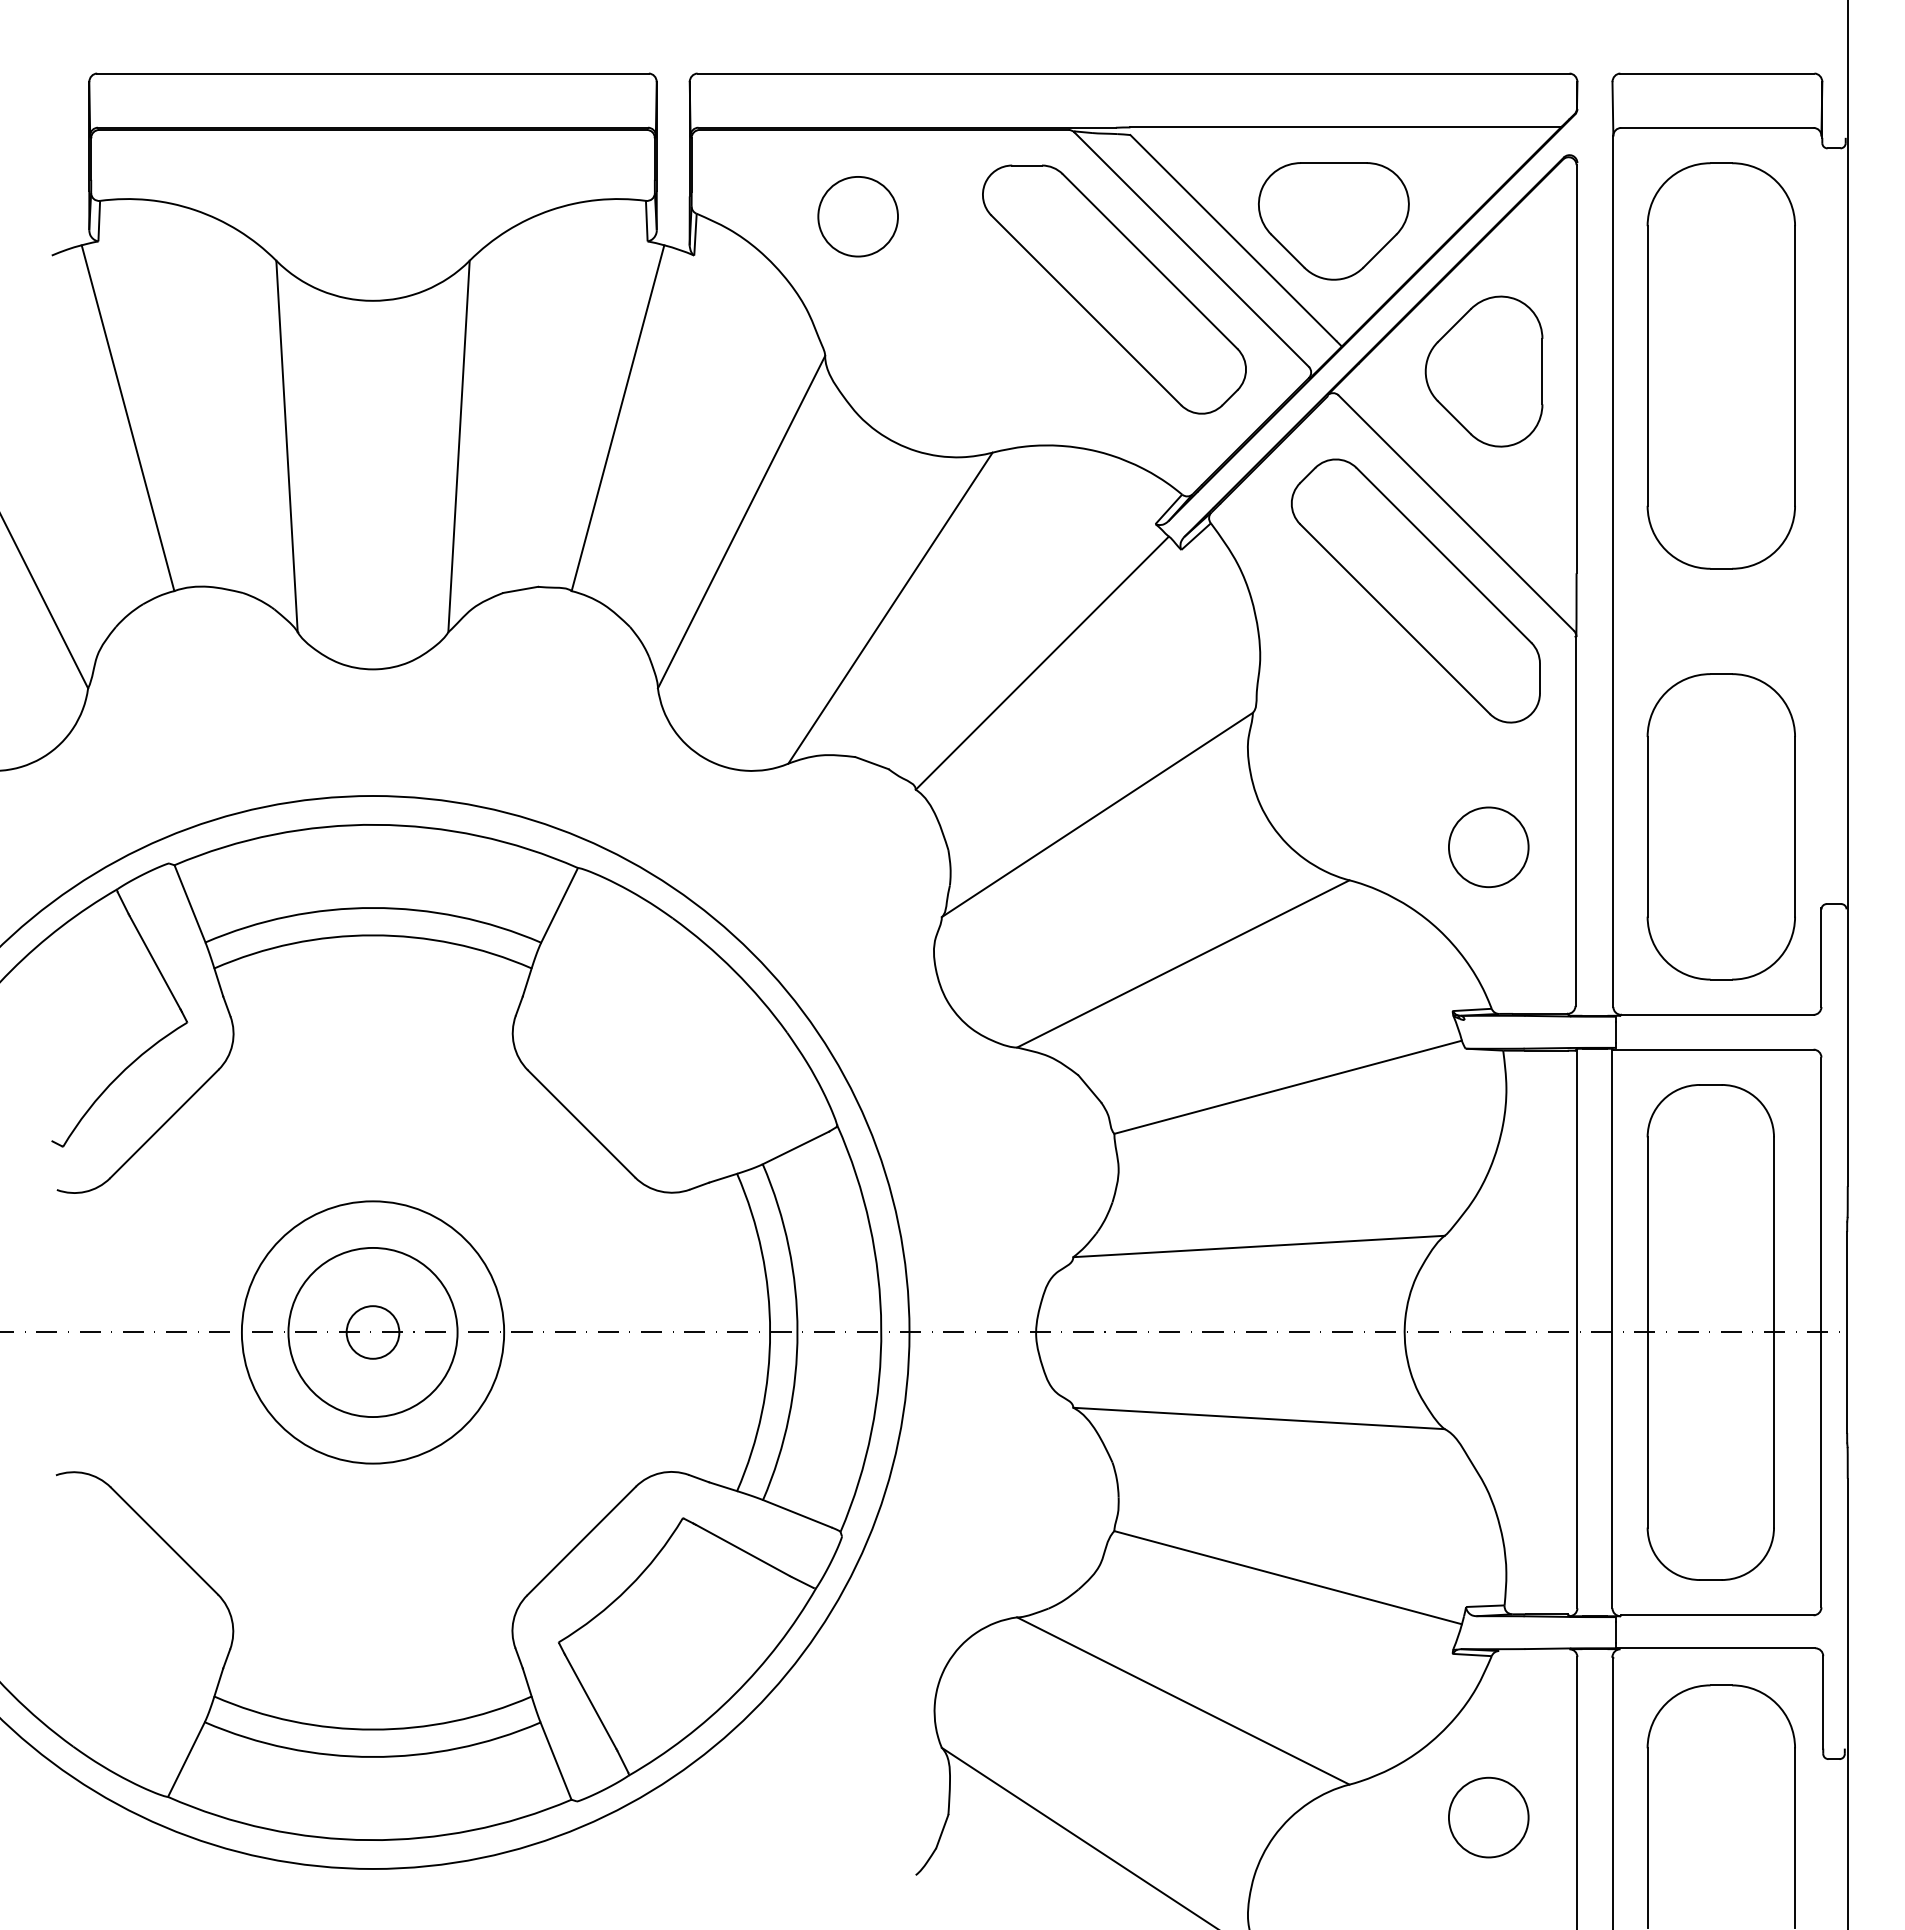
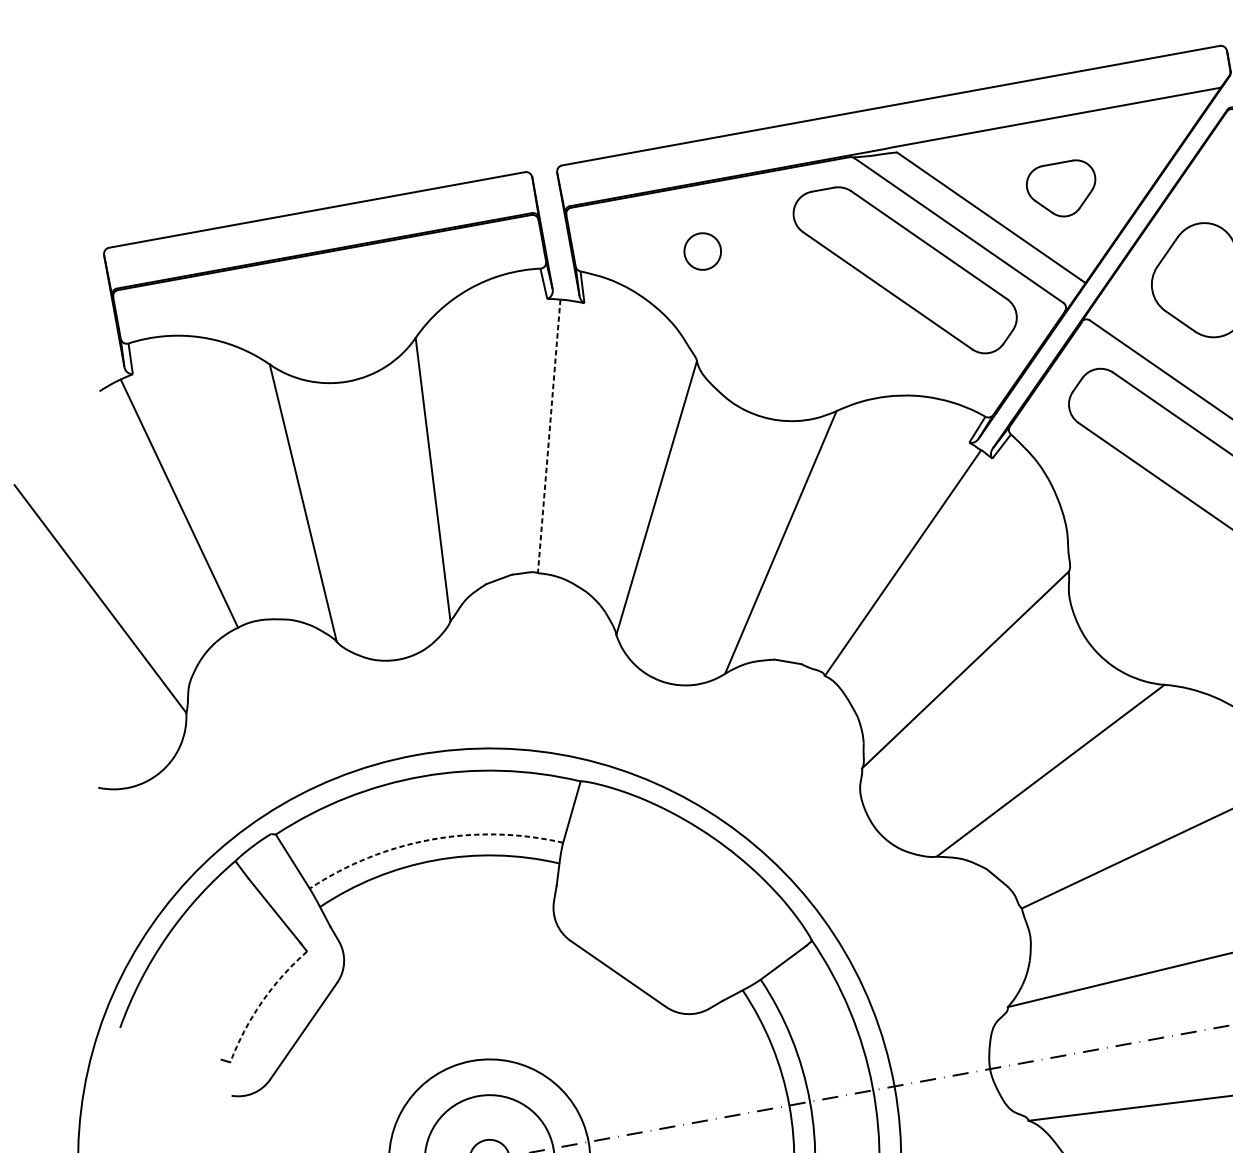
circle: (857, 216) -> (702, 251), size x0.6
part: (1333, 221) -> (1062, 189), size x0.6
line: (618, 418) -> (549, 436), solid -> dashed
arc: (373, 908) -> (431, 839), solid -> dashed
arc: (117, 1077) -> (261, 1002), solid -> dashed

